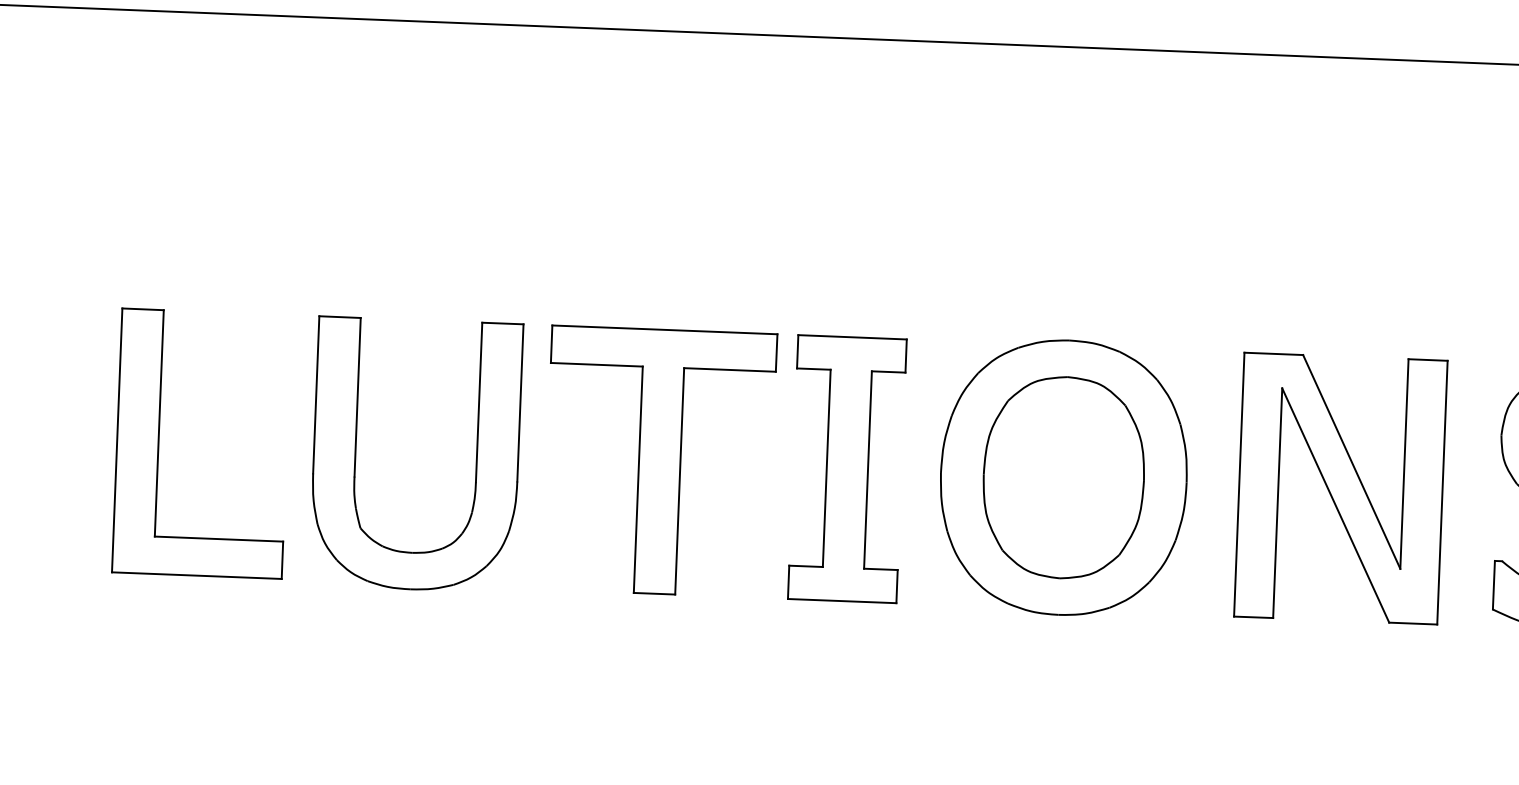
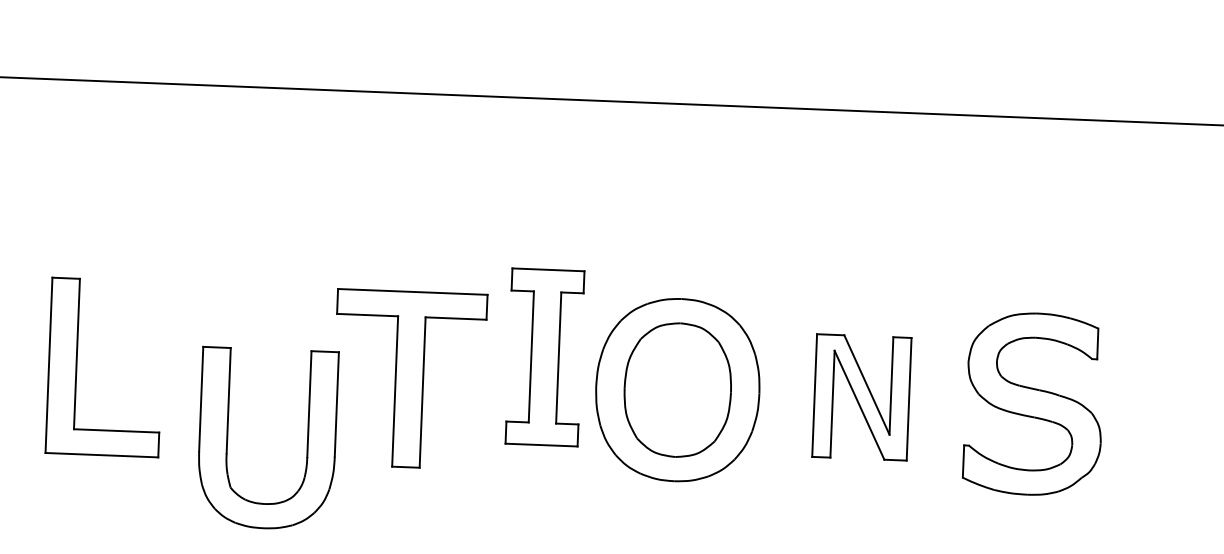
part: (474, 463) -> (306, 444), moved
part: (846, 469) -> (544, 357), moved
part: (1340, 488) -> (861, 397), size x0.7

